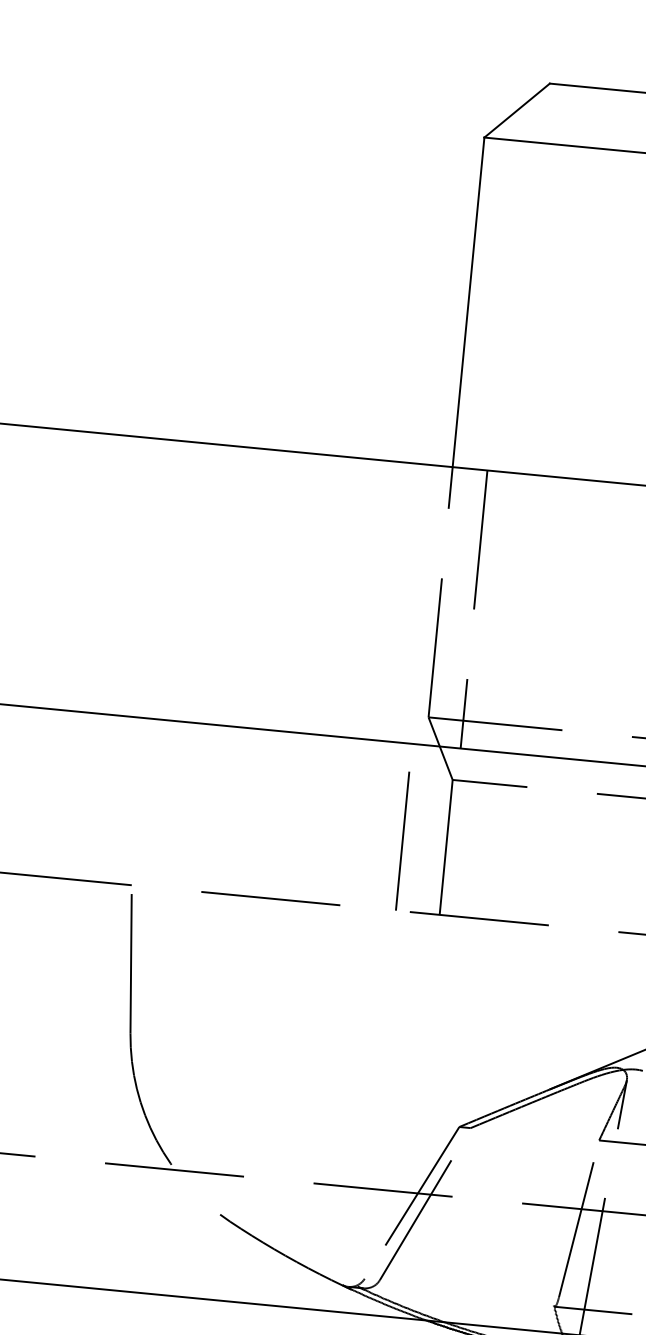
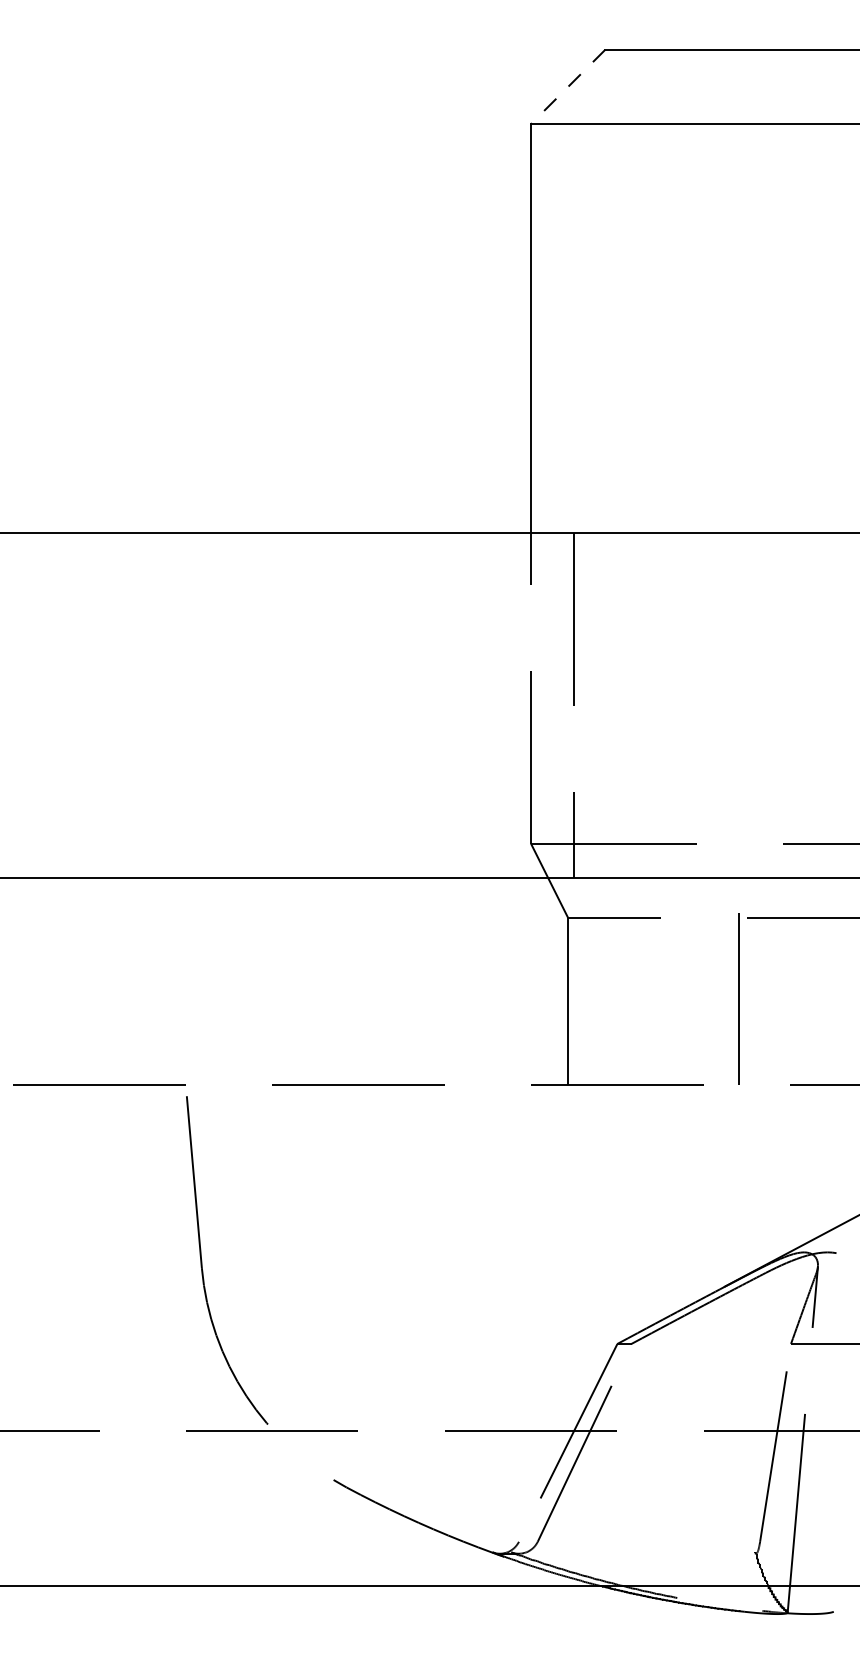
line: (516, 110) -> (567, 87), solid -> dashed
line: (402, 840) -> (738, 998), moved
line: (593, 1310) -> (804, 1553), removed

